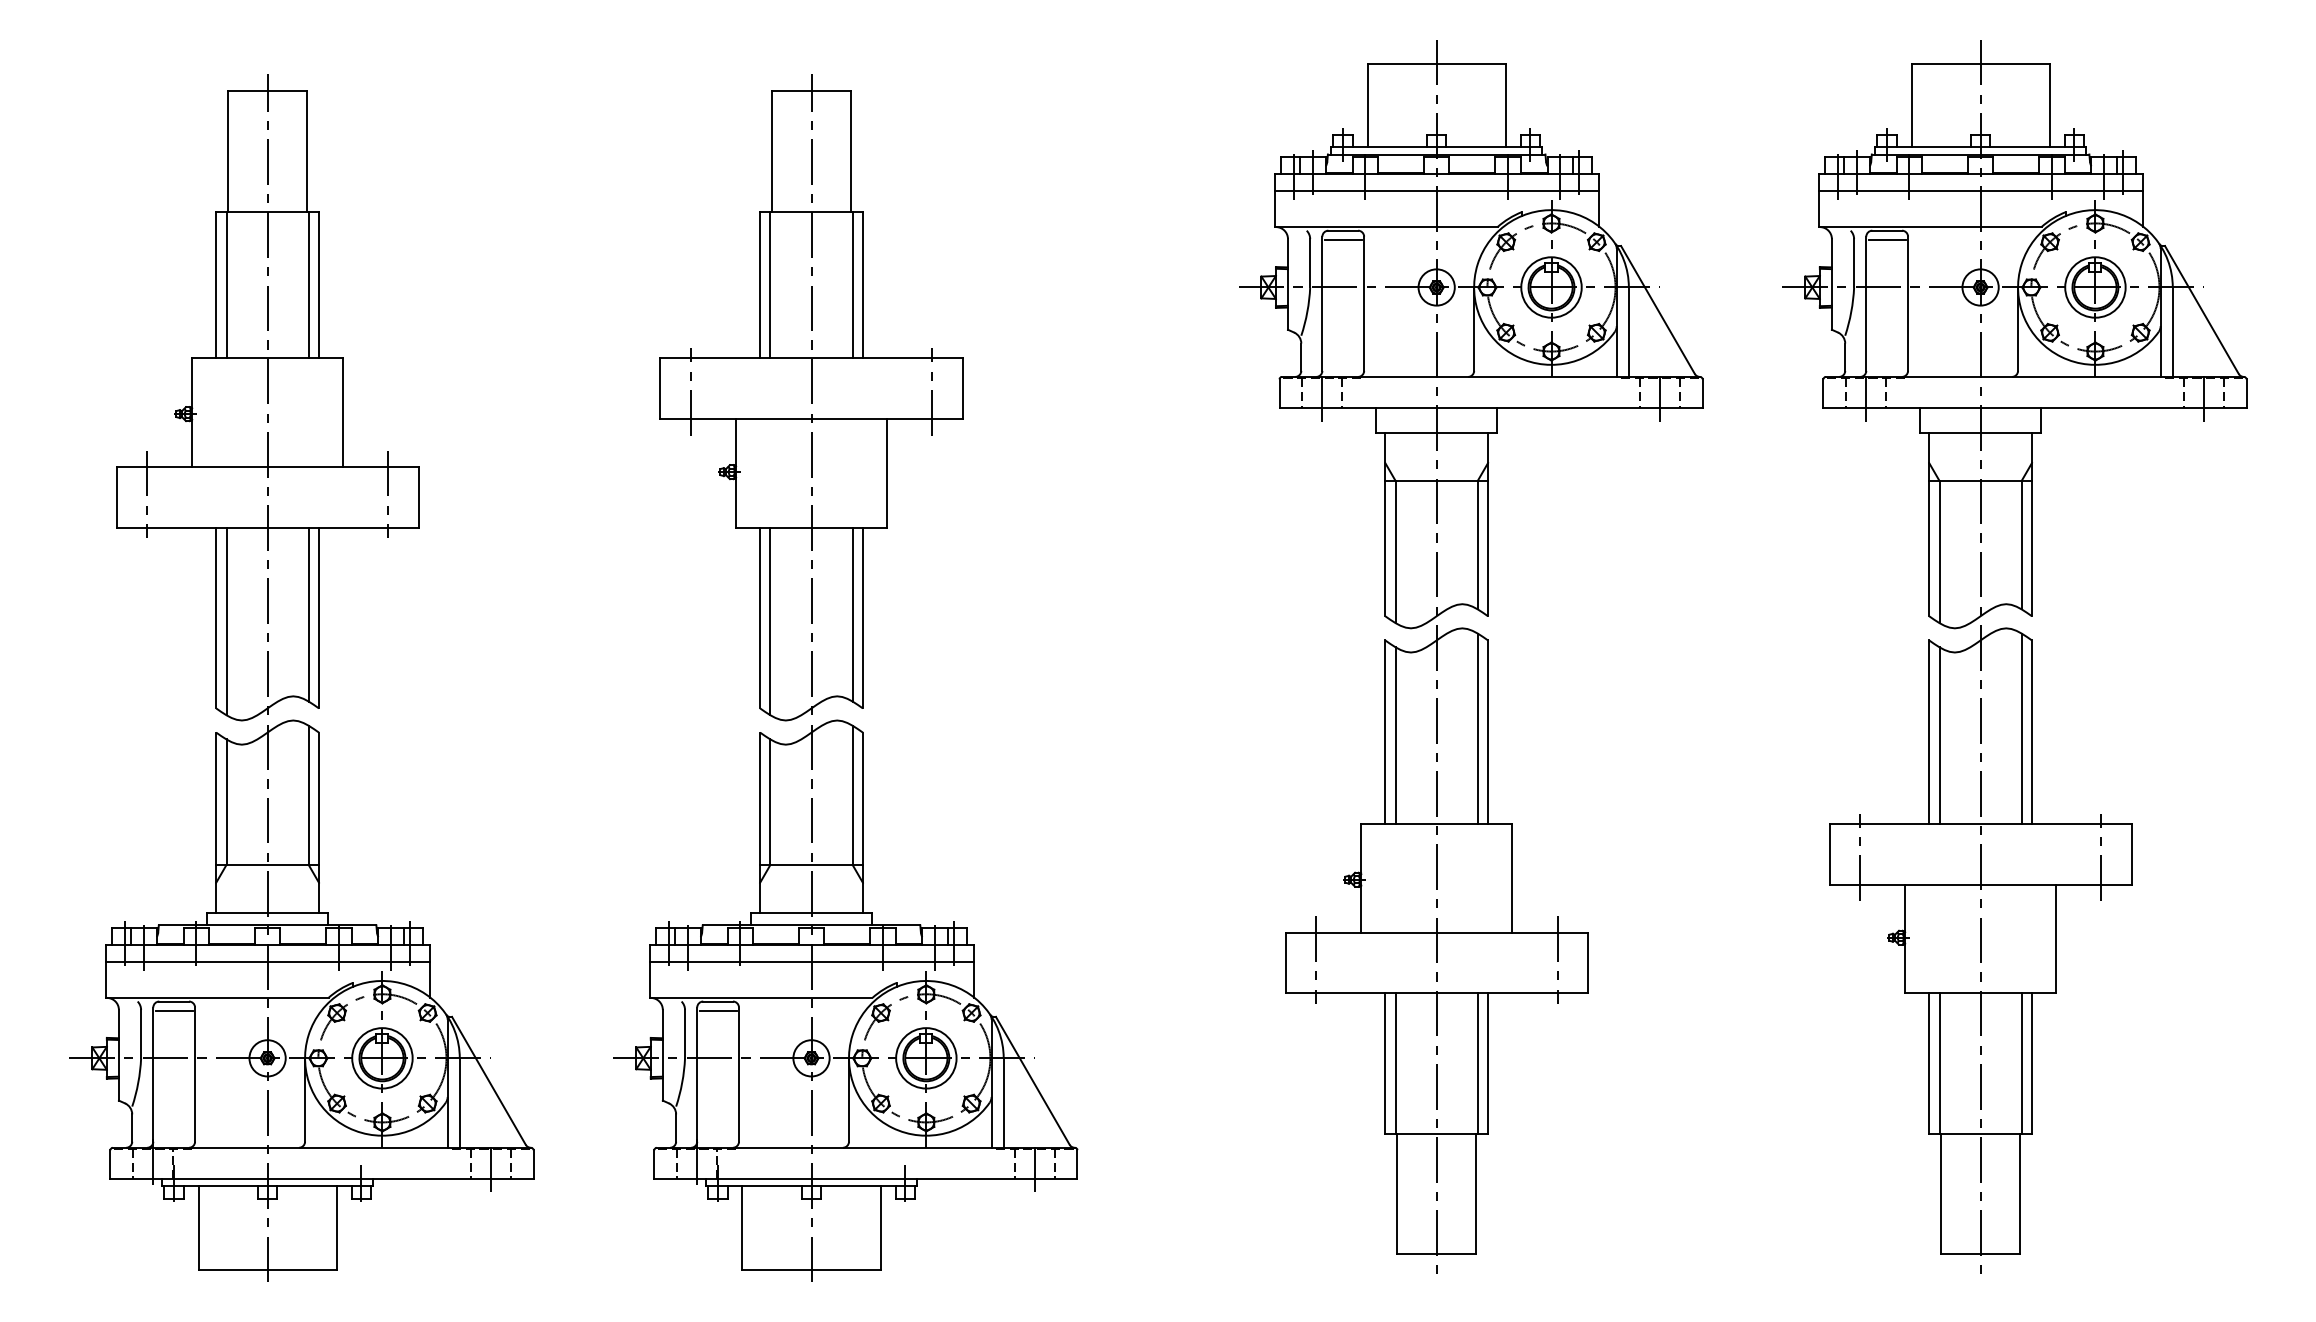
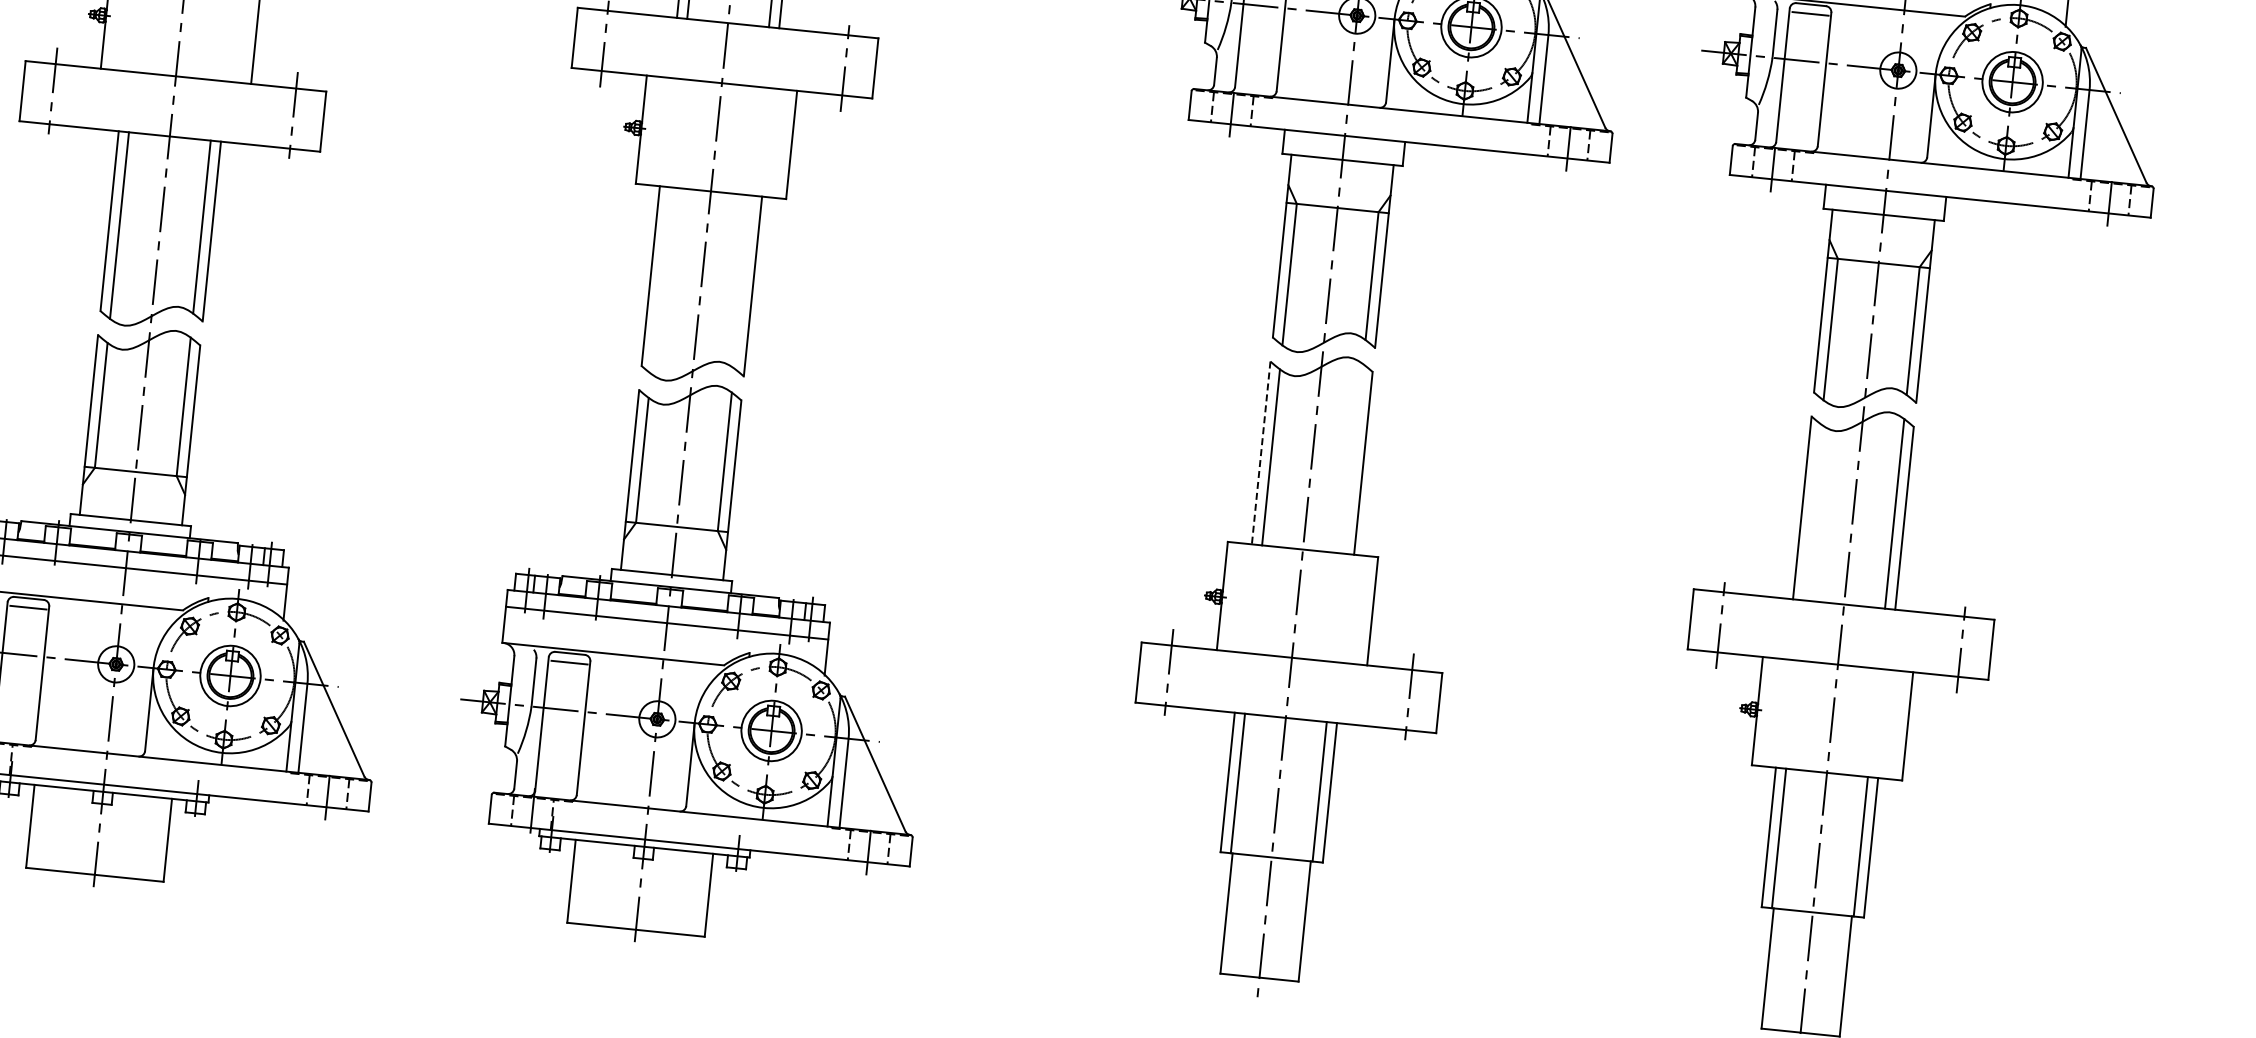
line: (852, 614) -> (742, 281), removed
line: (770, 621) -> (660, 280), removed
line: (1477, 728) -> (1353, 458), removed
line: (1385, 732) -> (1261, 453), solid -> dashed
line: (1939, 735) -> (1812, 512), removed

